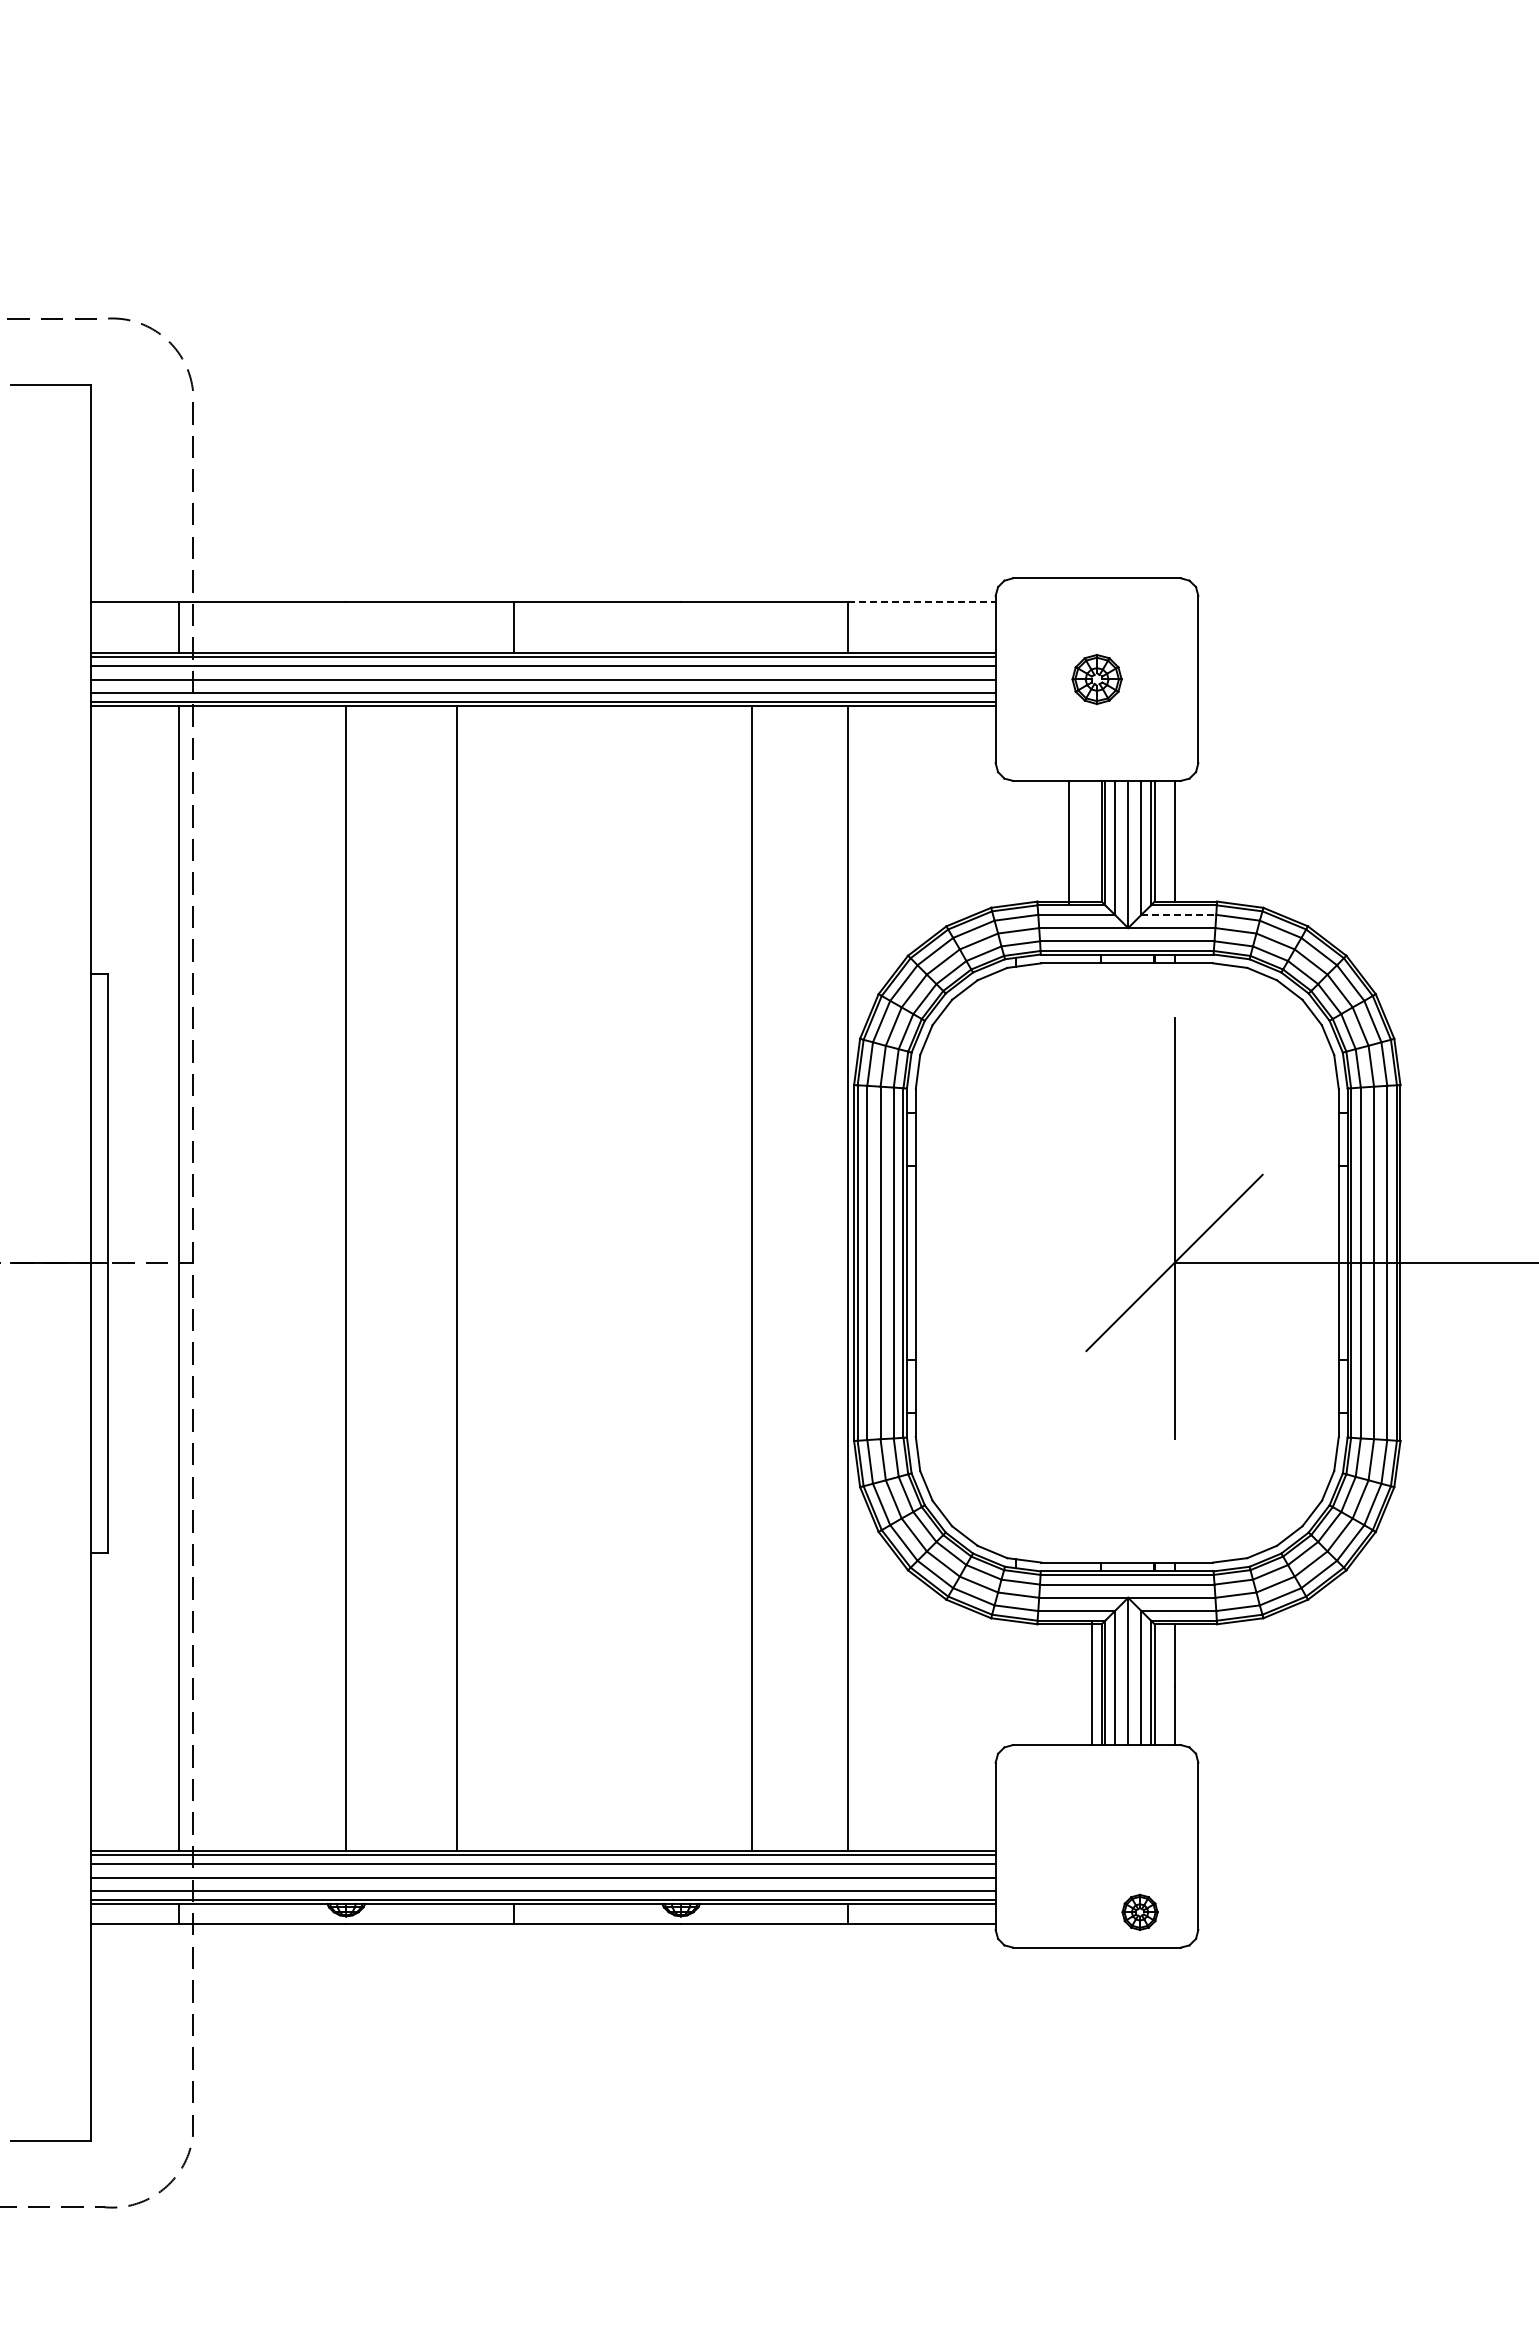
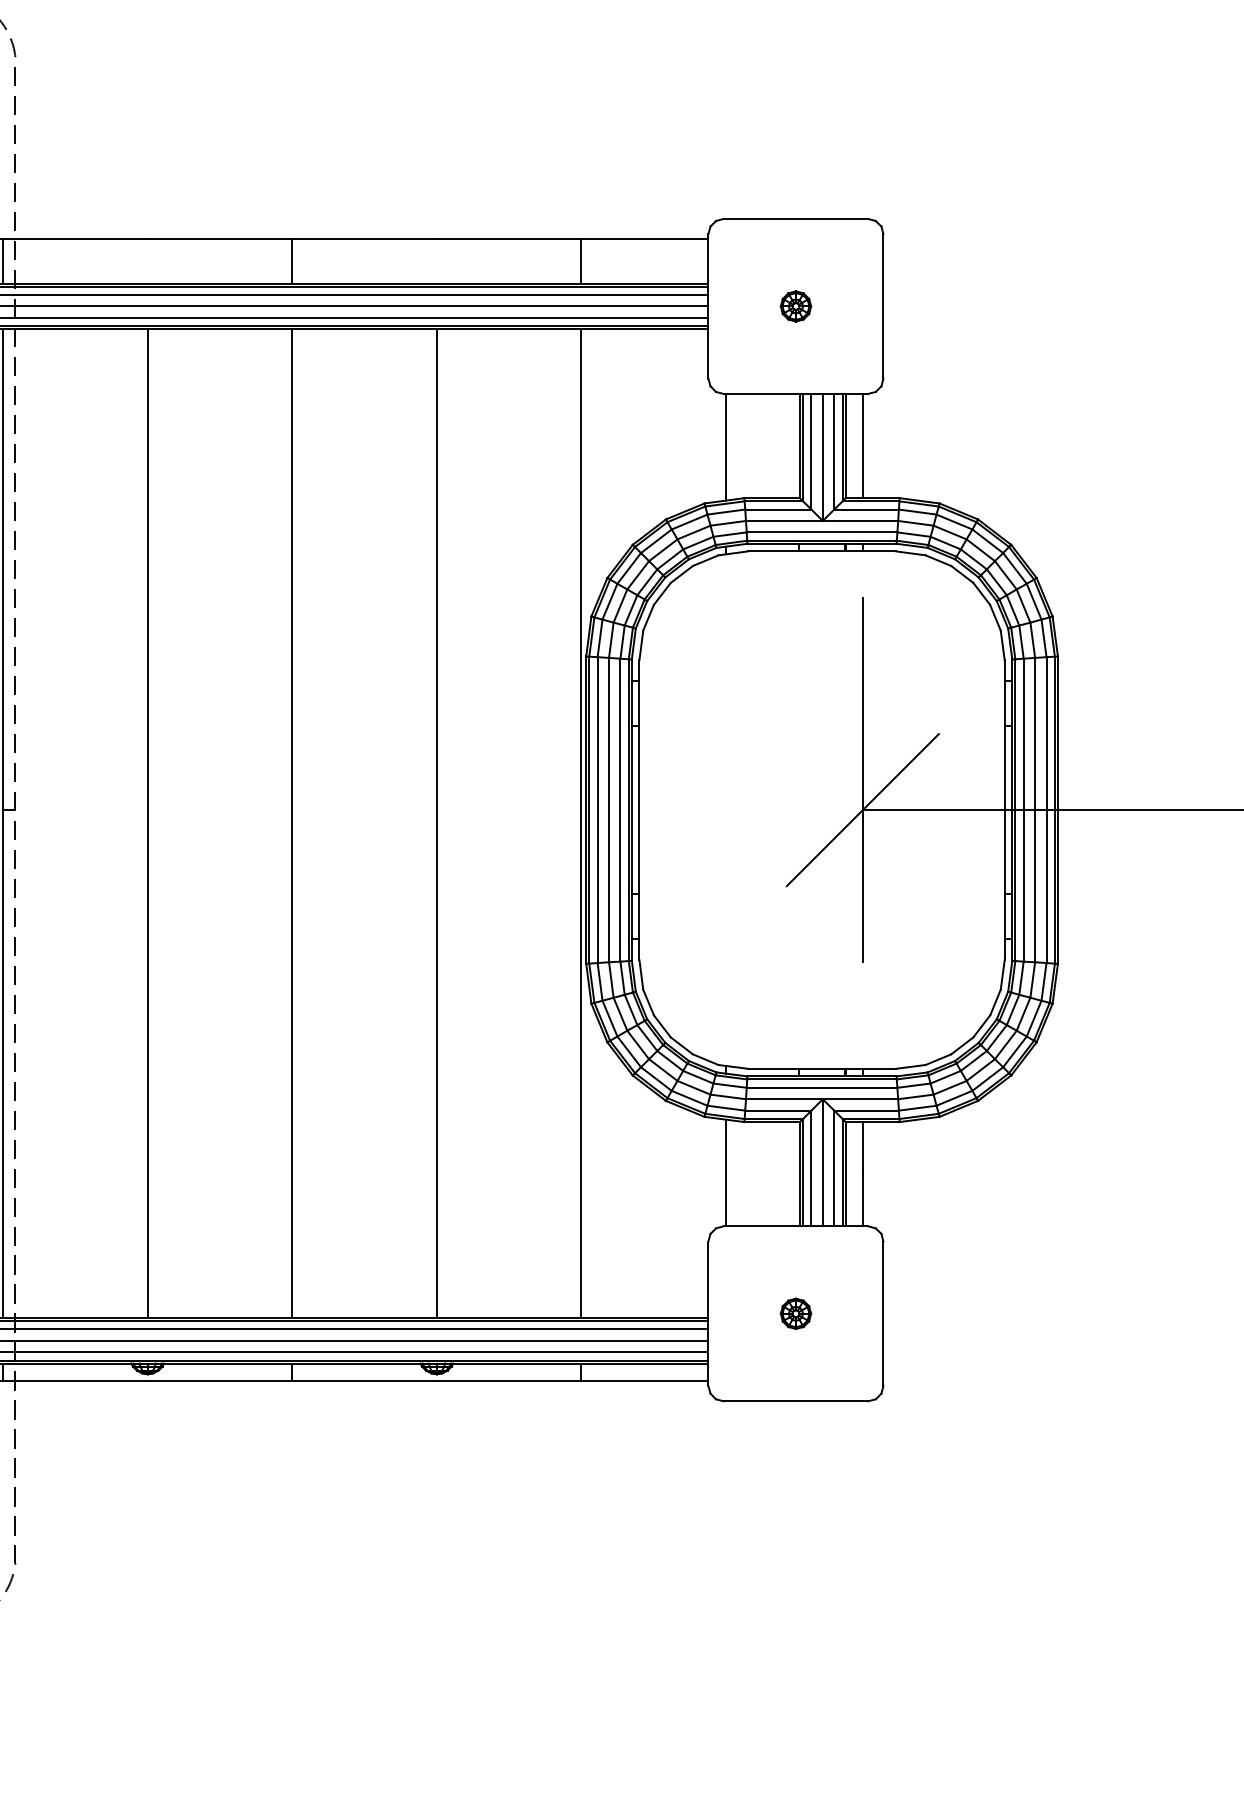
line: (922, 602) -> (645, 239), dashed -> solid
part: (1096, 679) -> (795, 306), size x0.71
line: (1068, 842) -> (725, 447), moved
line: (1179, 914) -> (867, 509), dashed -> solid
line: (456, 1278) -> (292, 823), moved
line: (752, 1278) -> (437, 823), moved
line: (1091, 1682) -> (725, 1172), moved
part: (1139, 1911) -> (795, 1313), moved

